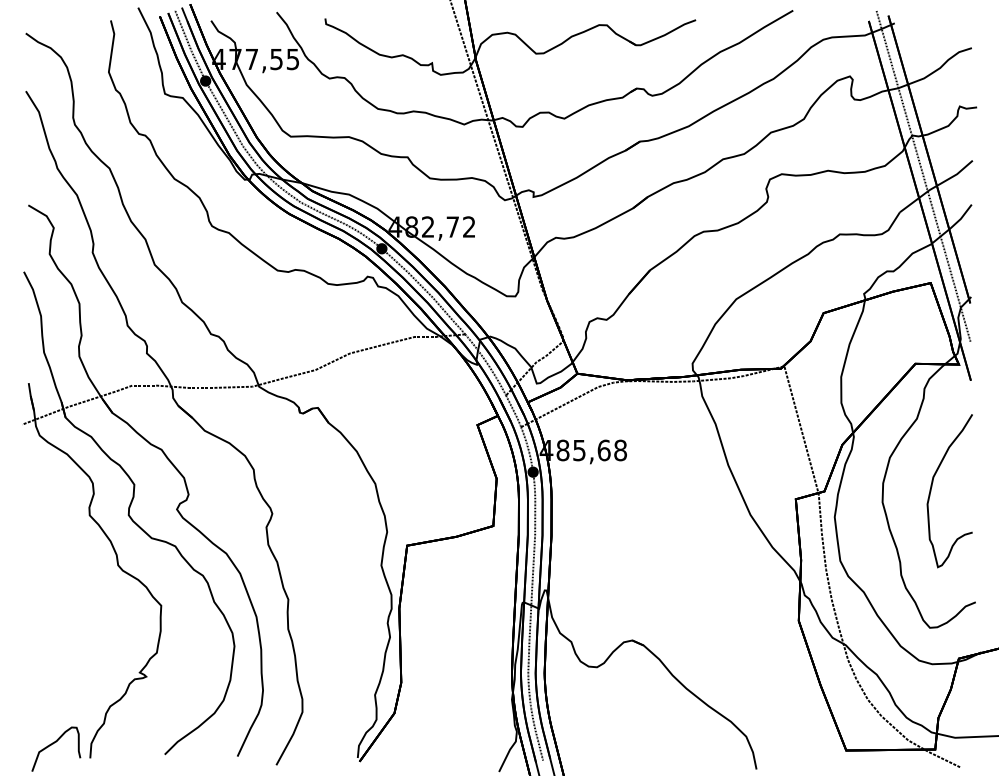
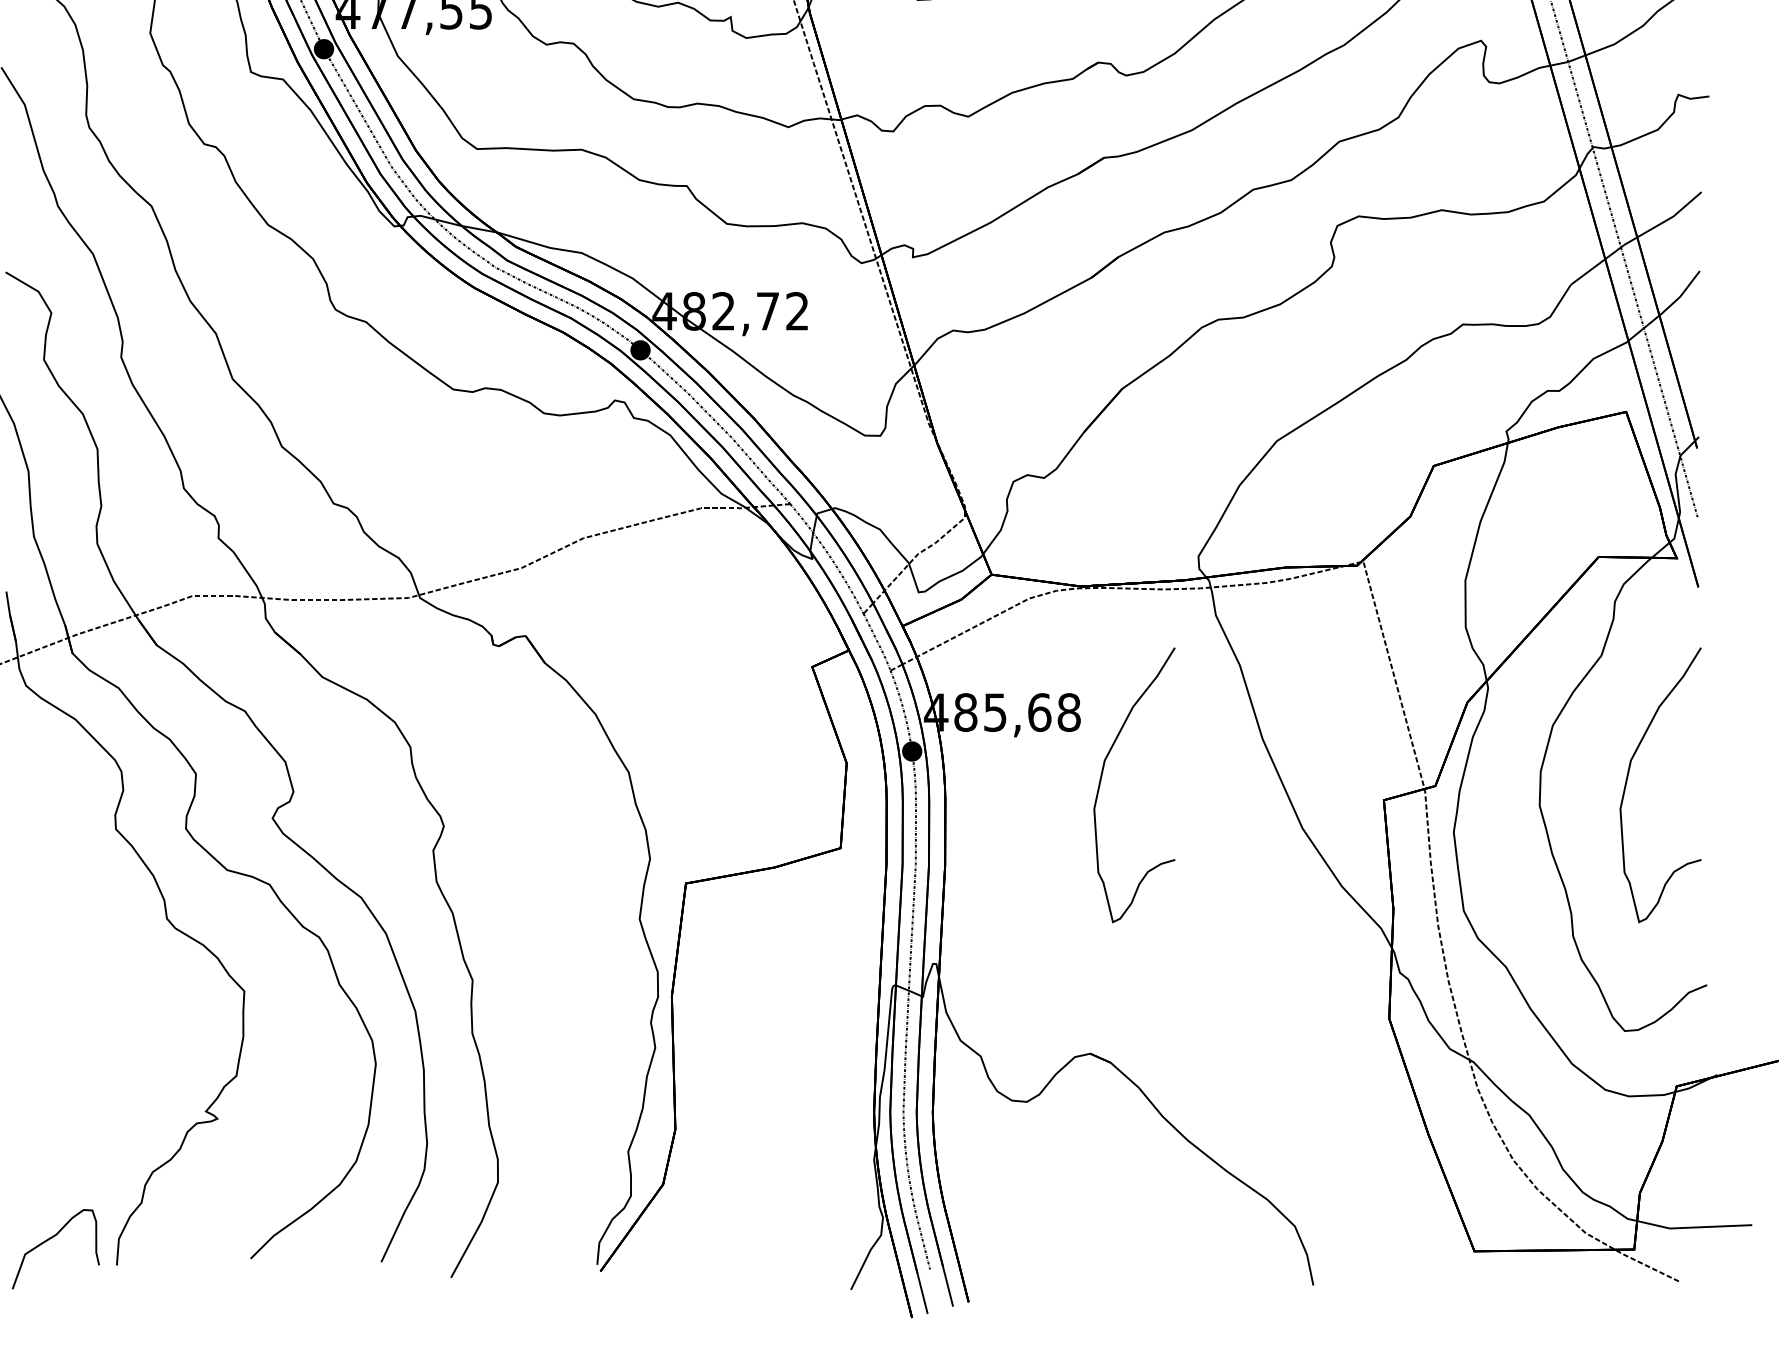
curve: (639, 487) -> (1103, 779), added

